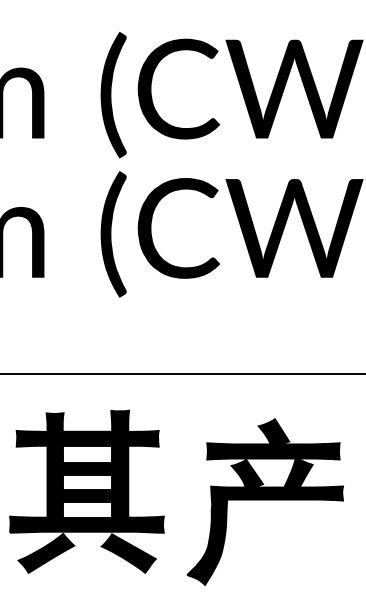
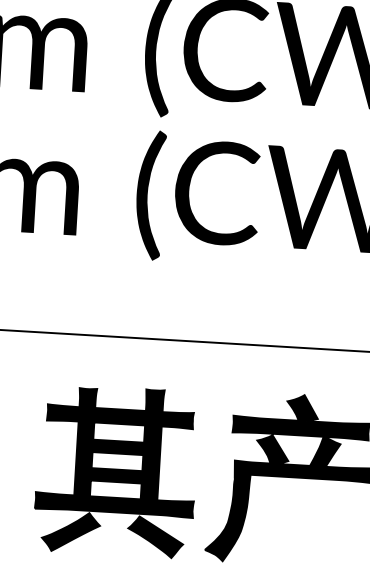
part: (86, 491) -> (115, 470), moved

